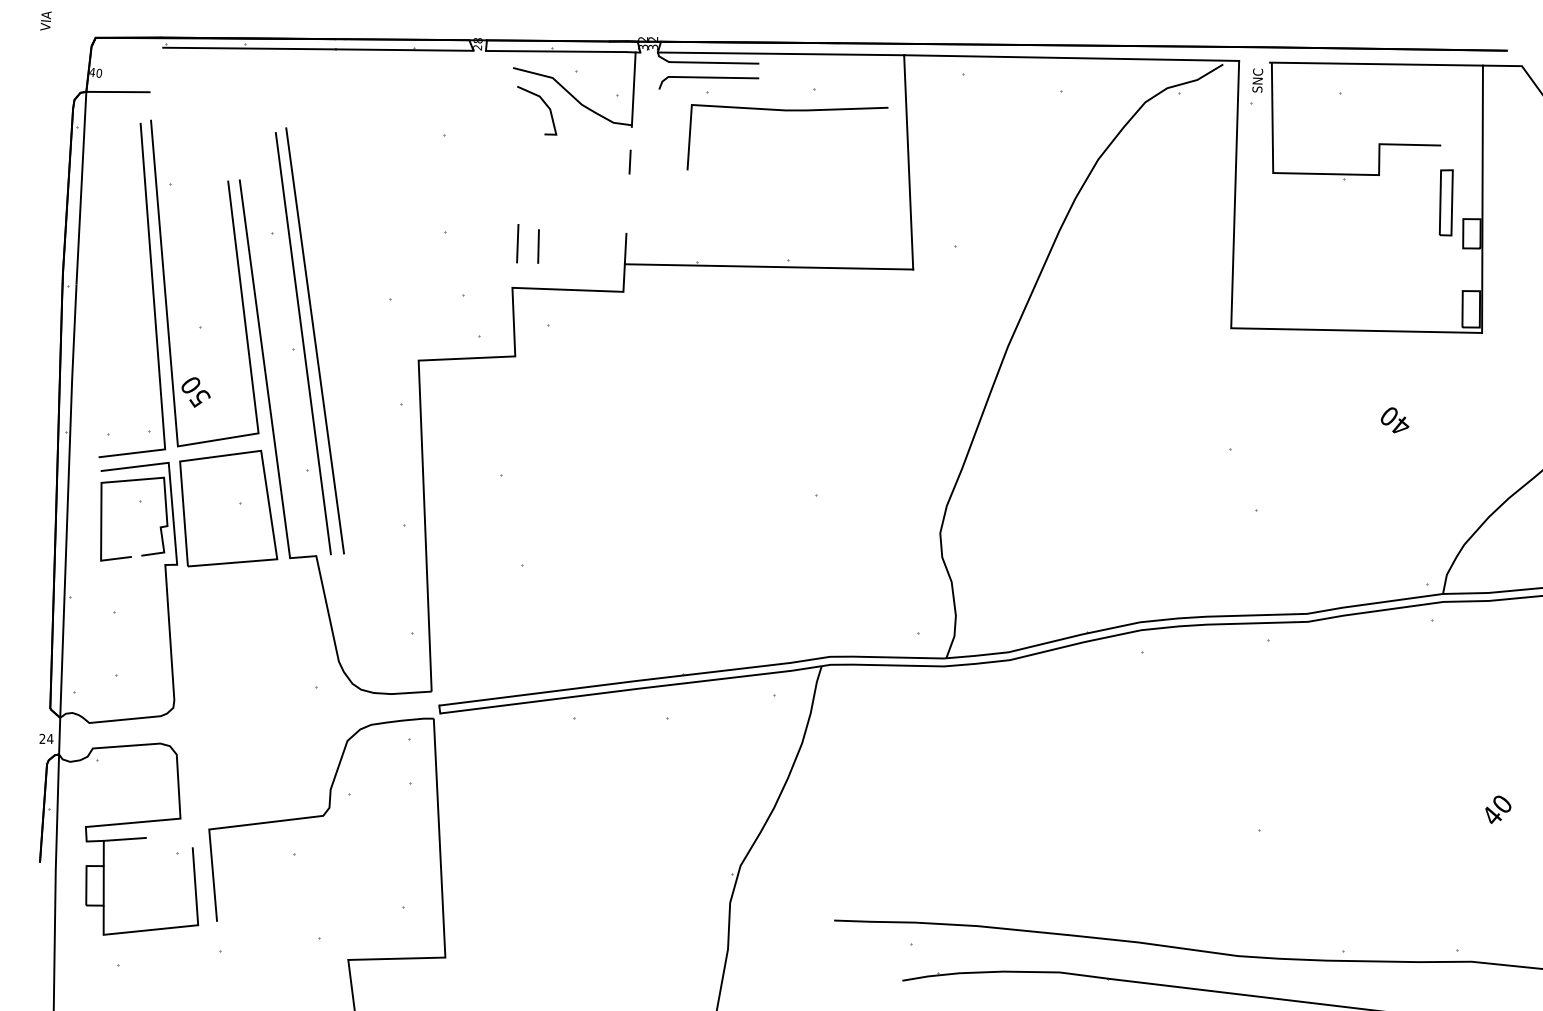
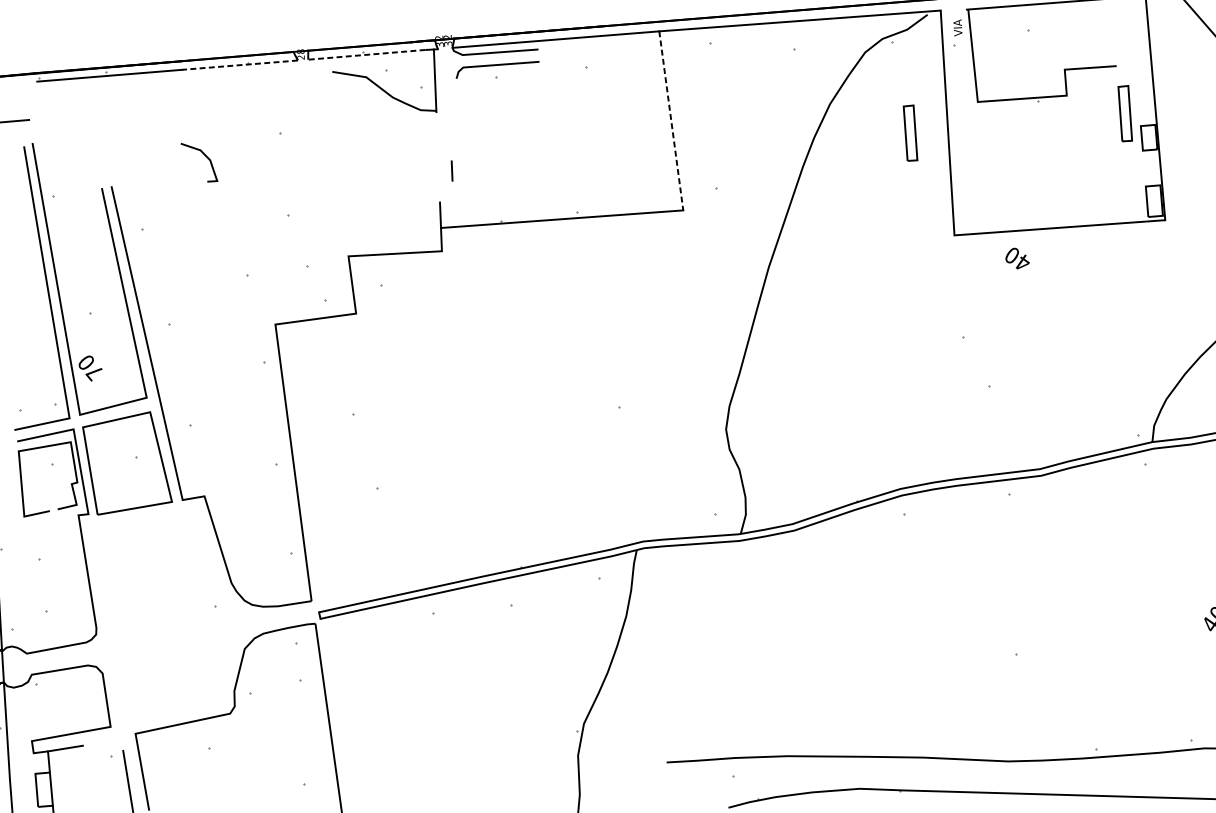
line: (404, 50) -> (239, 65), solid -> dashed
line: (555, 51) -> (366, 54), solid -> dashed
text: (1257, 80) -> (957, 25), SNC -> VIA
line: (545, 105) -> (205, 157), moved
line: (787, 111) -> (565, 87), removed
line: (629, 161) -> (451, 170), moved
line: (908, 162) -> (671, 120), solid -> dashed
part: (1189, 202) -> (909, 133), added
line: (517, 243) -> (349, 218), removed
line: (538, 246) -> (367, 219), removed
line: (315, 340) -> (187, 315), removed
line: (302, 343) -> (176, 319), removed
text: (199, 399) -> (94, 373), 50 -> 70
text: (1394, 420) -> (1016, 258), moved

